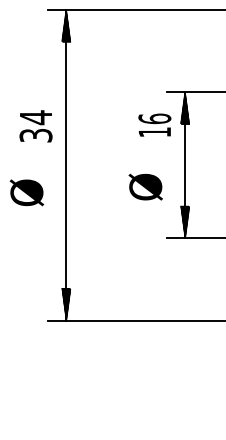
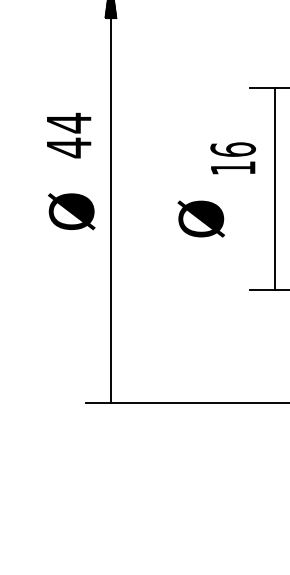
hatch: (184, 108) -> (274, 110), removed
text: (154, 124) -> (232, 157), moved
text: (35, 135) -> (68, 147), 34 -> 44
text: (145, 186) -> (200, 218), moved
text: (26, 192) -> (71, 211), moved
hatch: (184, 222) -> (274, 267), removed
hatch: (66, 304) -> (111, 381), removed

